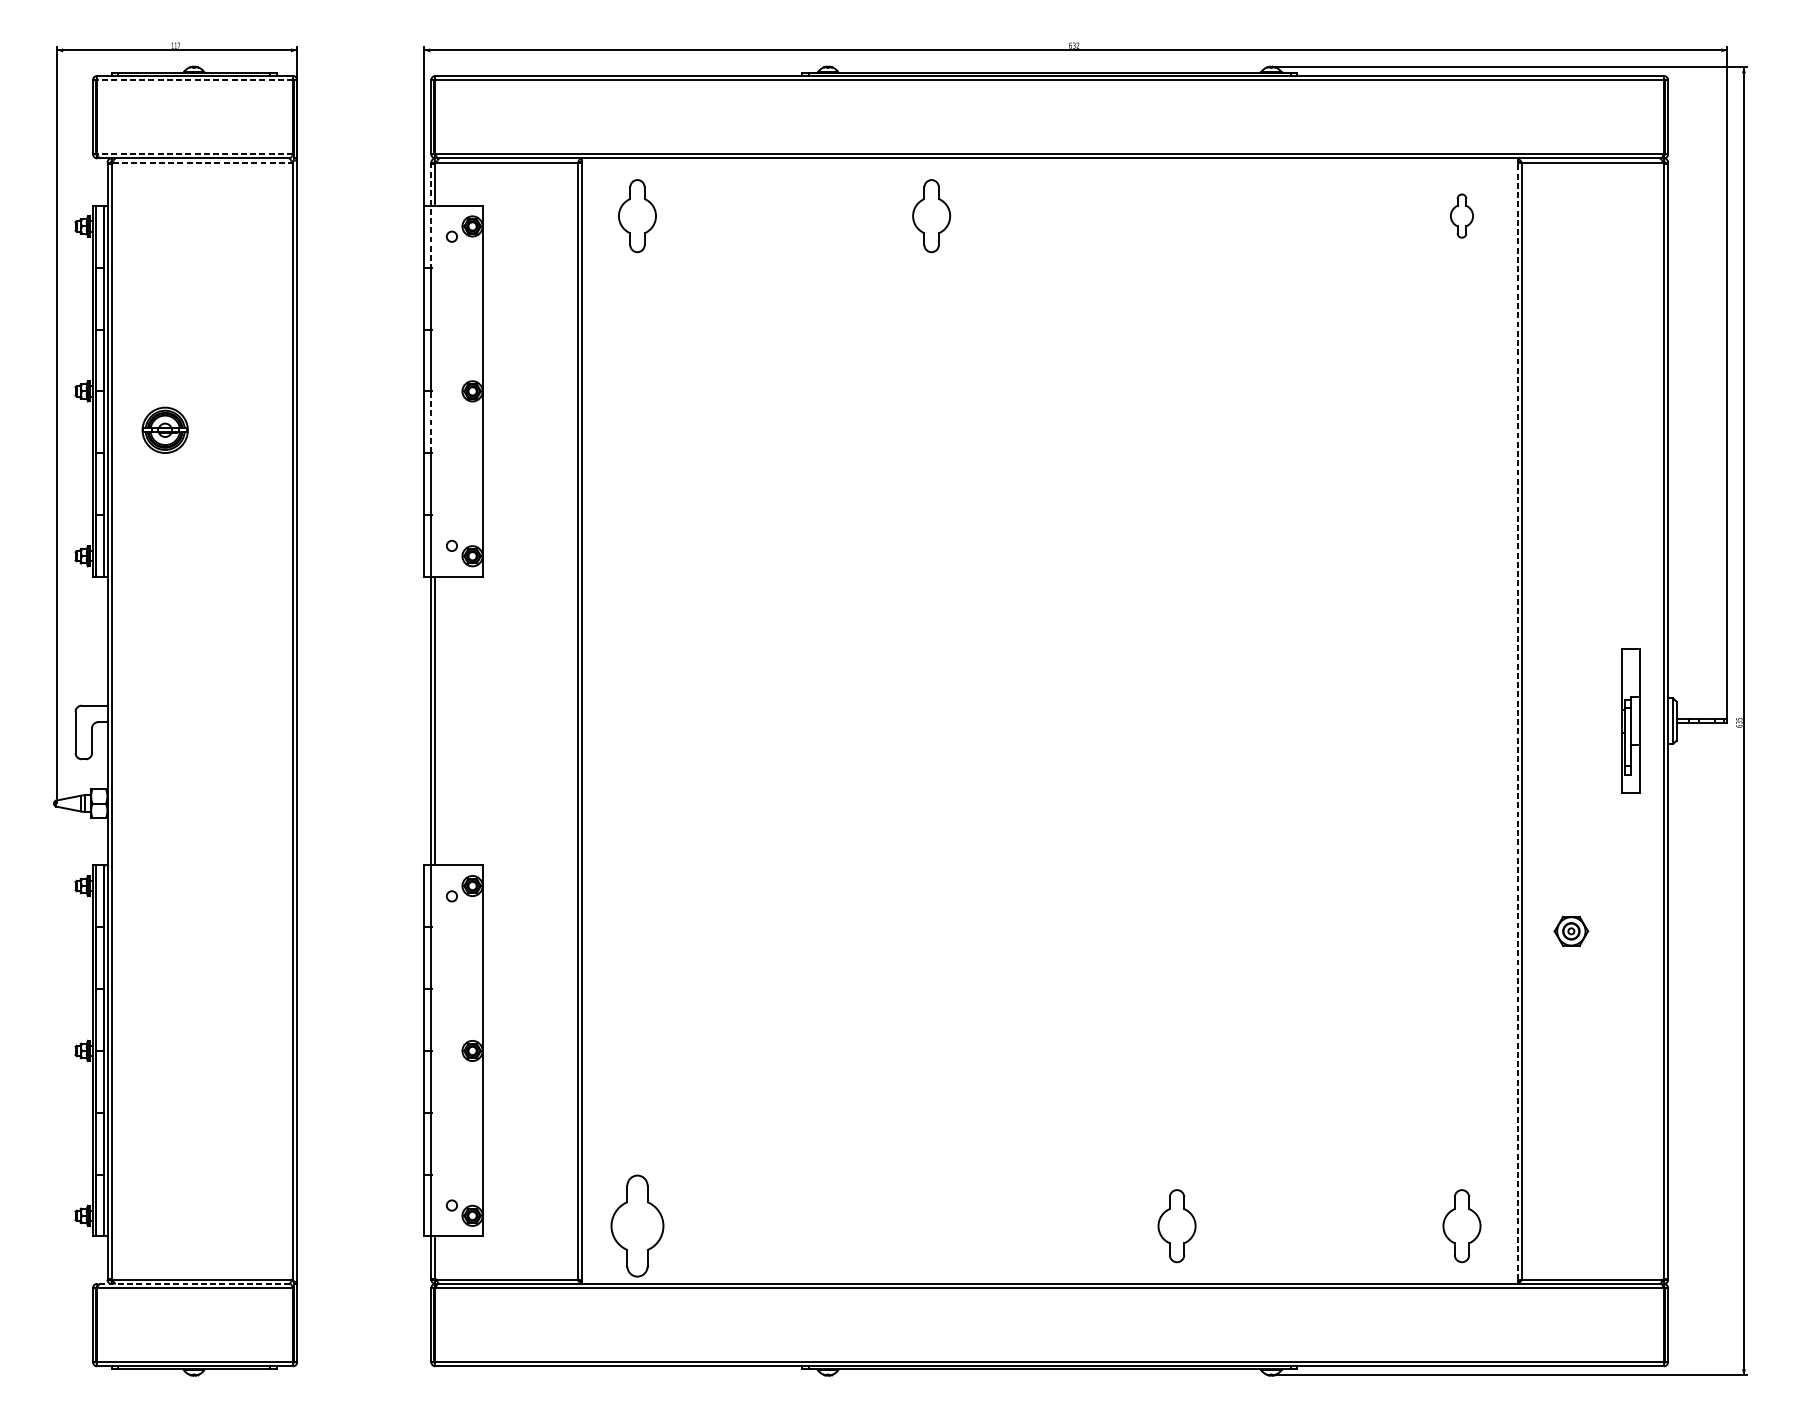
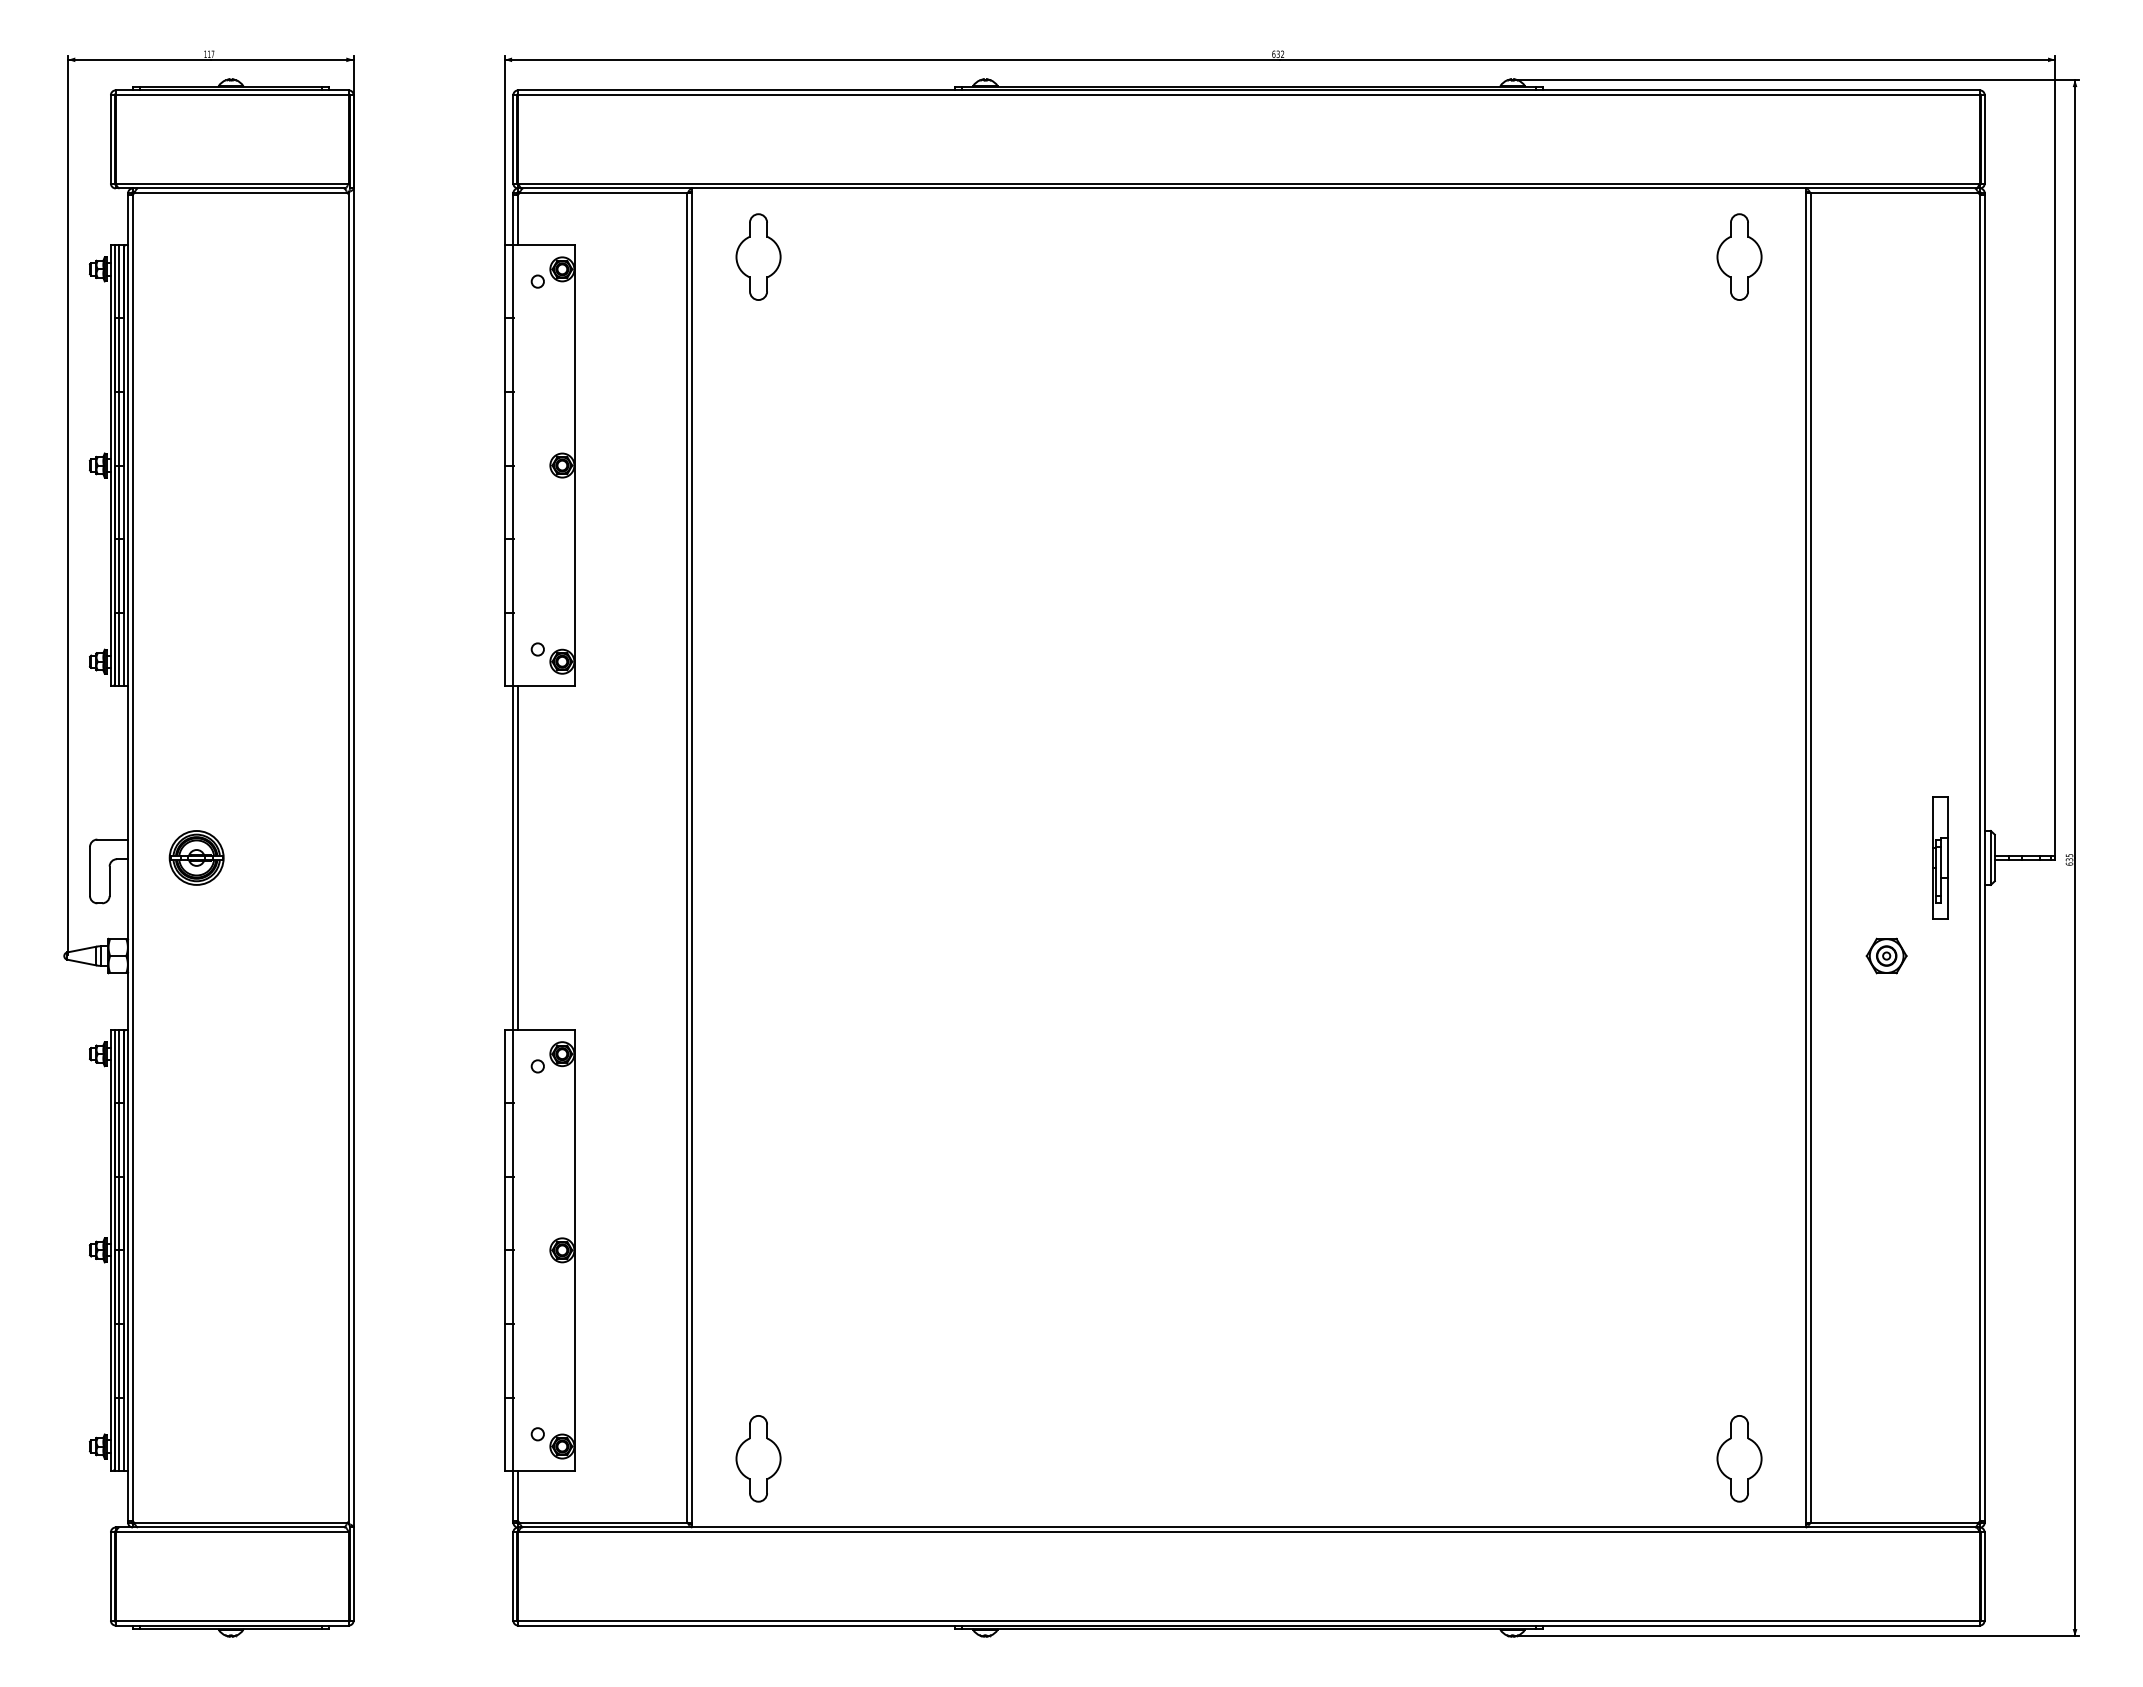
line: (194, 80) -> (231, 95), dashed -> solid
line: (194, 154) -> (231, 183), dashed -> solid
line: (202, 162) -> (240, 193), dashed -> solid
line: (431, 214) -> (513, 255), dashed -> solid
part: (931, 215) -> (1108, 256), removed
part: (1461, 215) -> (1739, 256), size x1.67
line: (100, 391) -> (119, 465), added
line: (431, 422) -> (513, 502), dashed -> solid
part: (165, 429) -> (196, 857), moved
line: (1517, 720) -> (1805, 857), dashed -> solid
part: (1630, 720) -> (1940, 857), size x0.71
part: (1571, 930) -> (1886, 955), moved
line: (100, 1051) -> (119, 1250), added
part: (637, 1225) -> (758, 1458), size x0.71
part: (1177, 1225) -> (1400, 1458), removed
line: (193, 1283) -> (230, 1527), dashed -> solid

